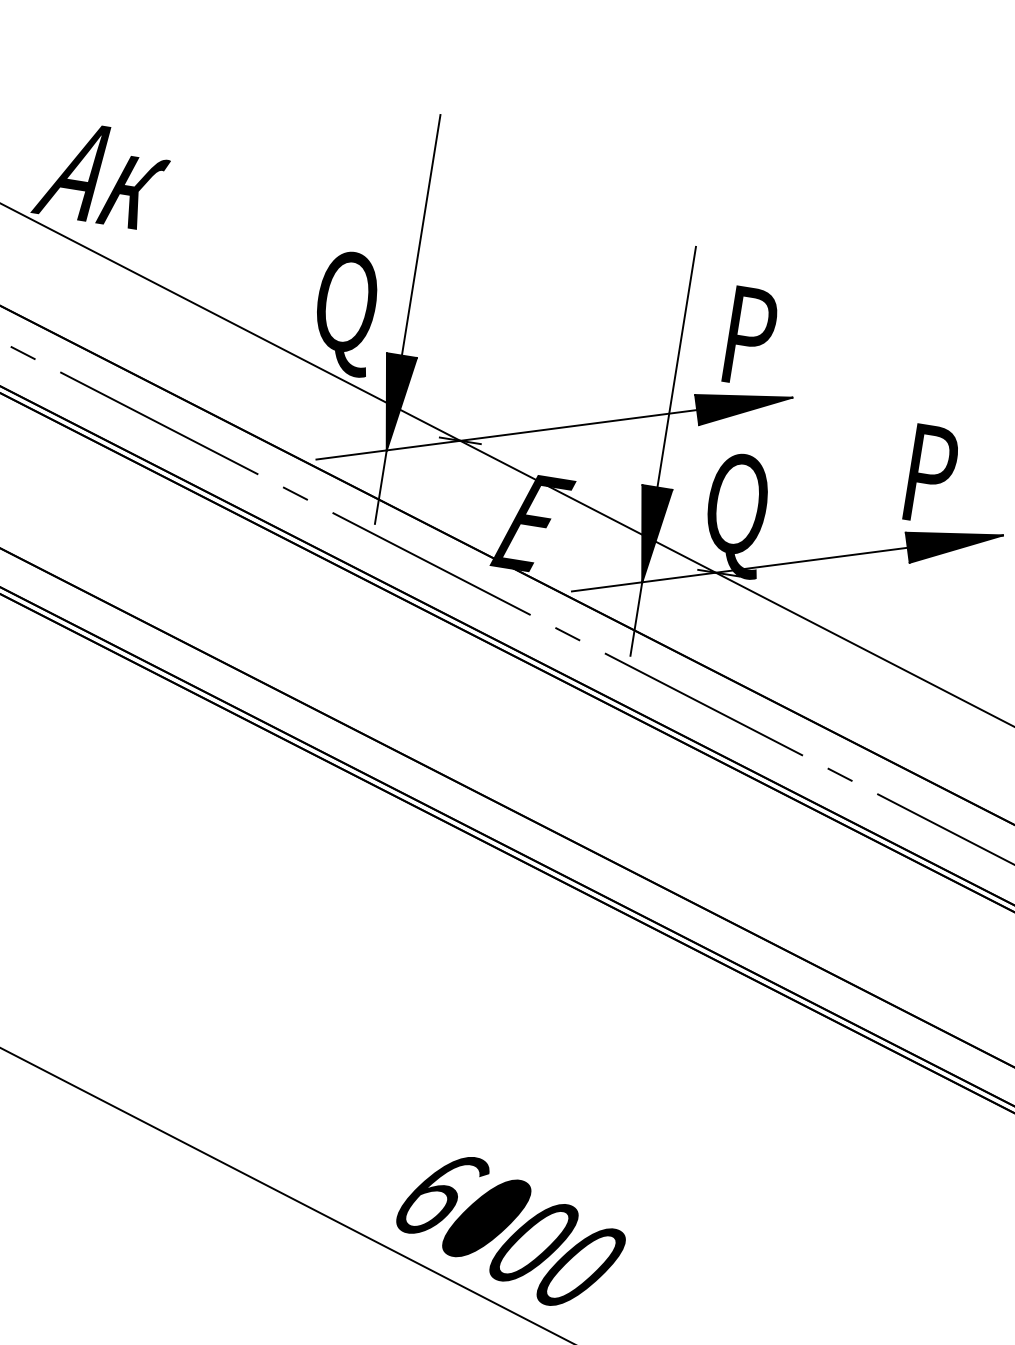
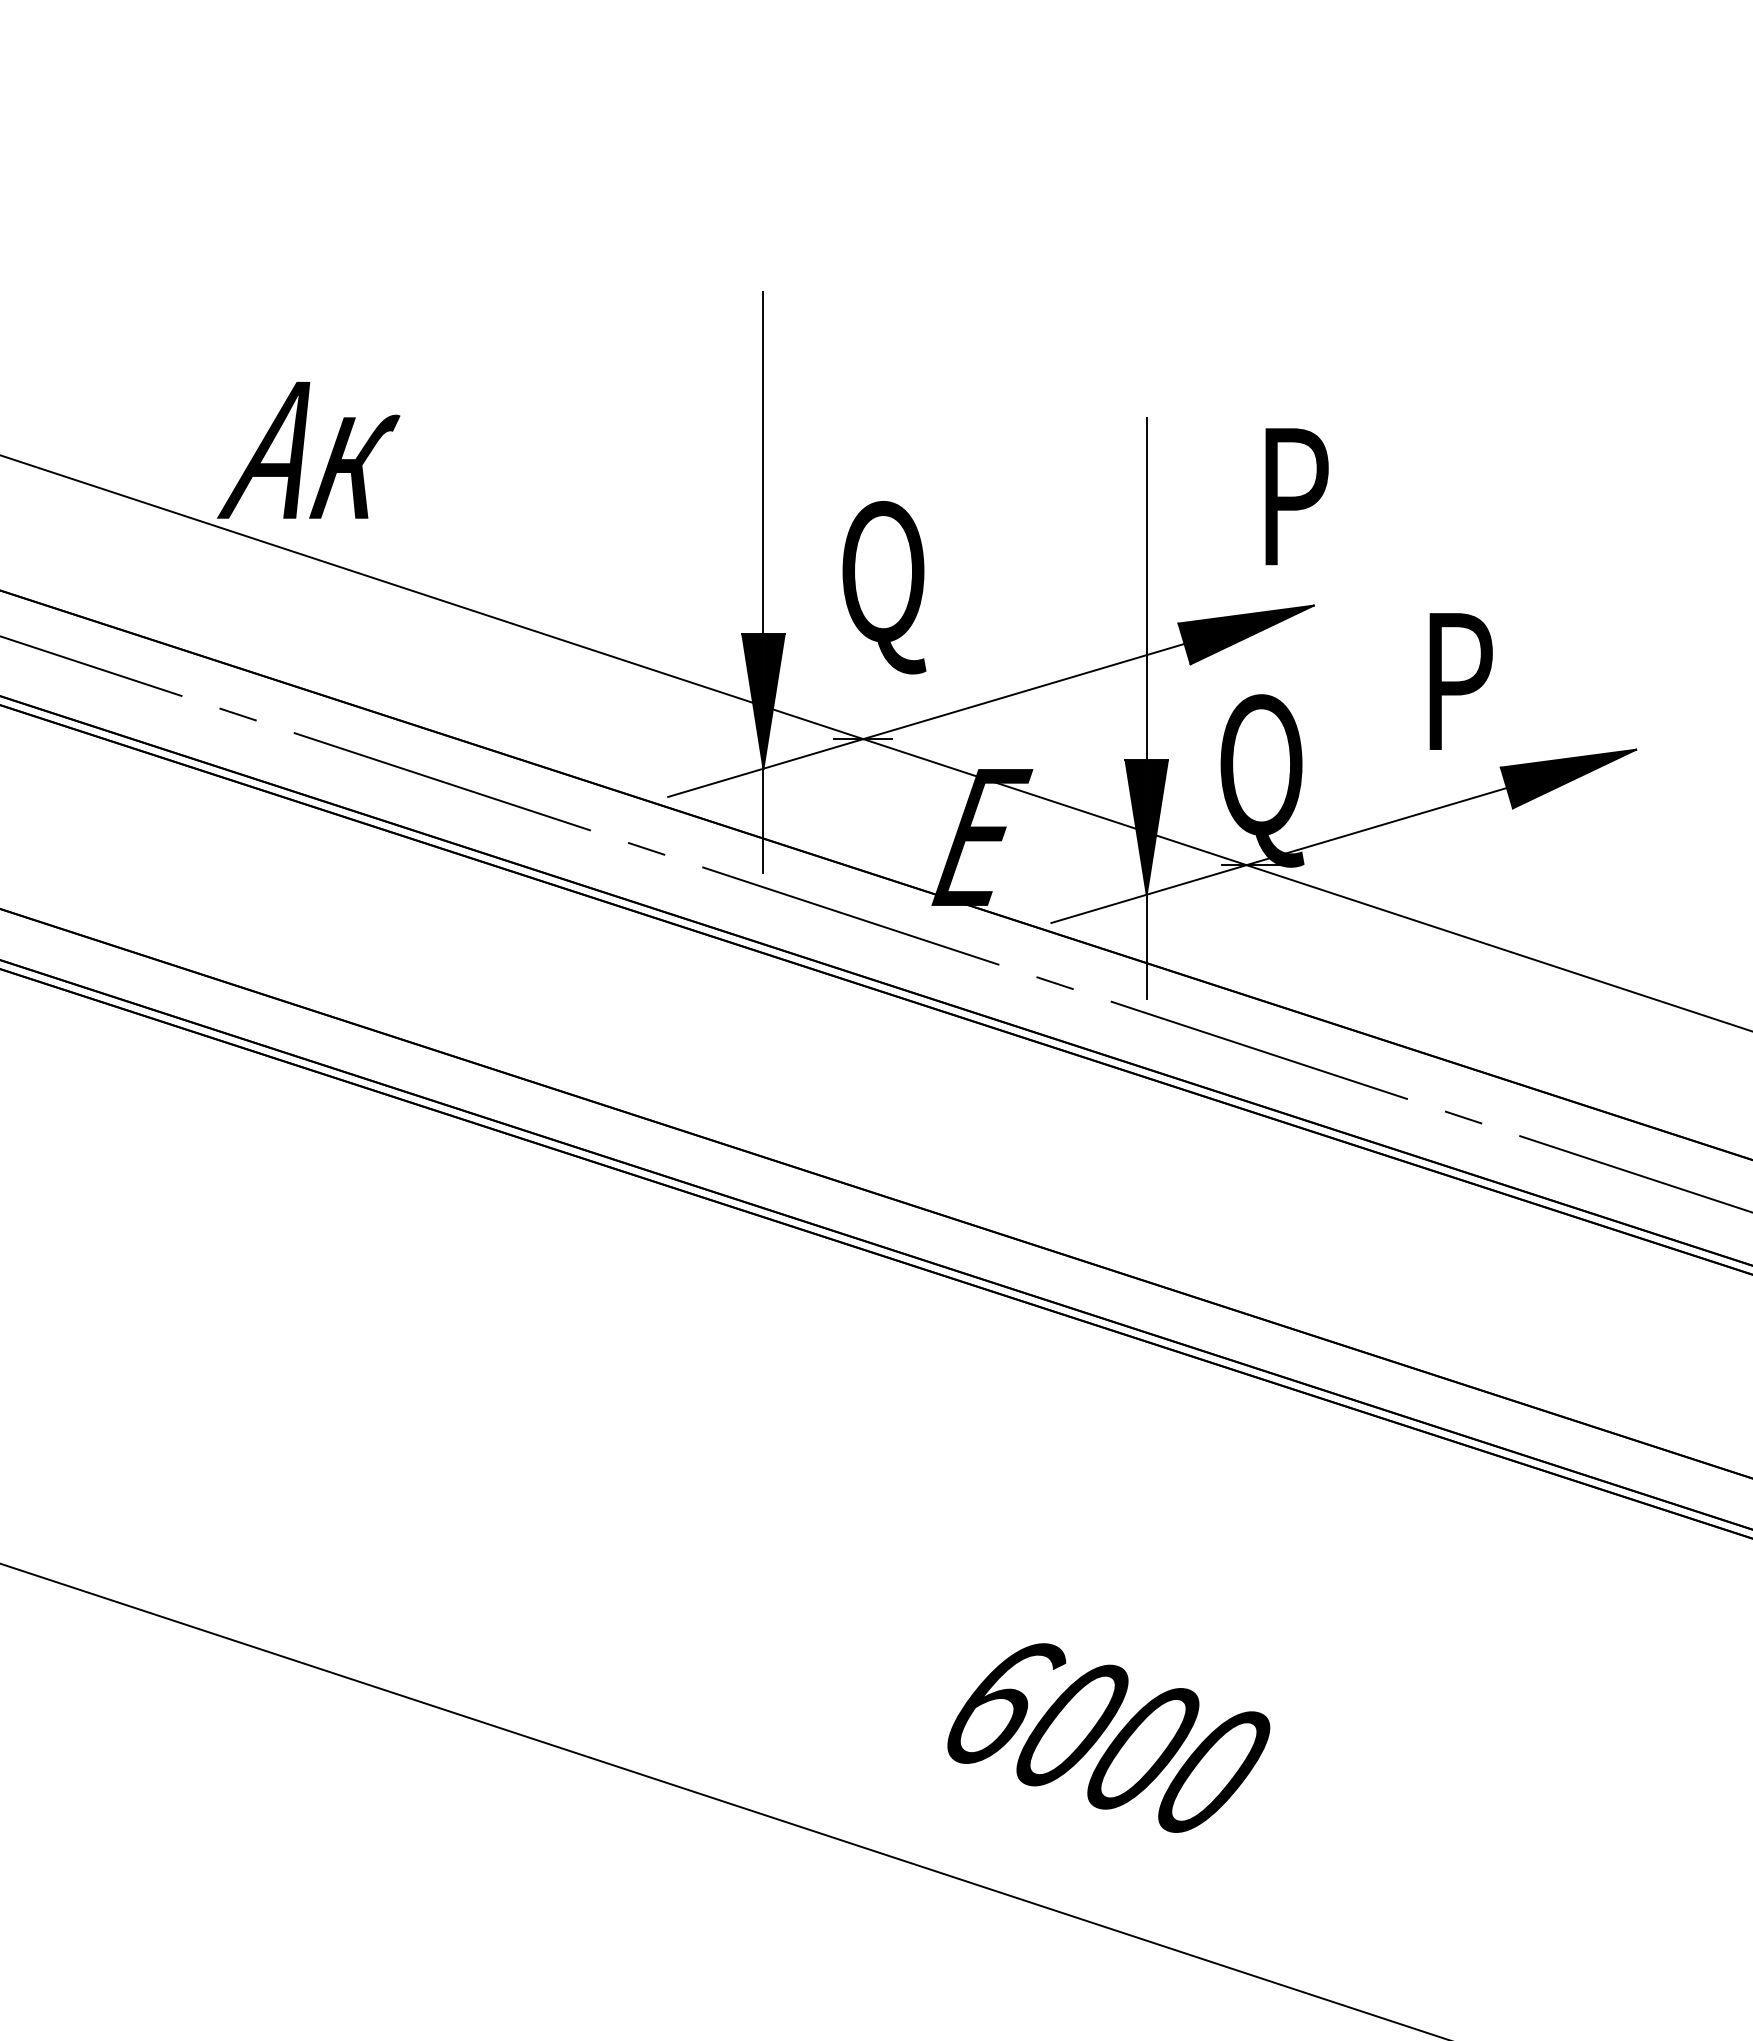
text: (345, 313) -> (884, 587), moved
text: (750, 336) -> (1296, 496), moved
text: (931, 474) -> (1460, 681), moved
text: (510, 1230) -> (1108, 1737), moved

